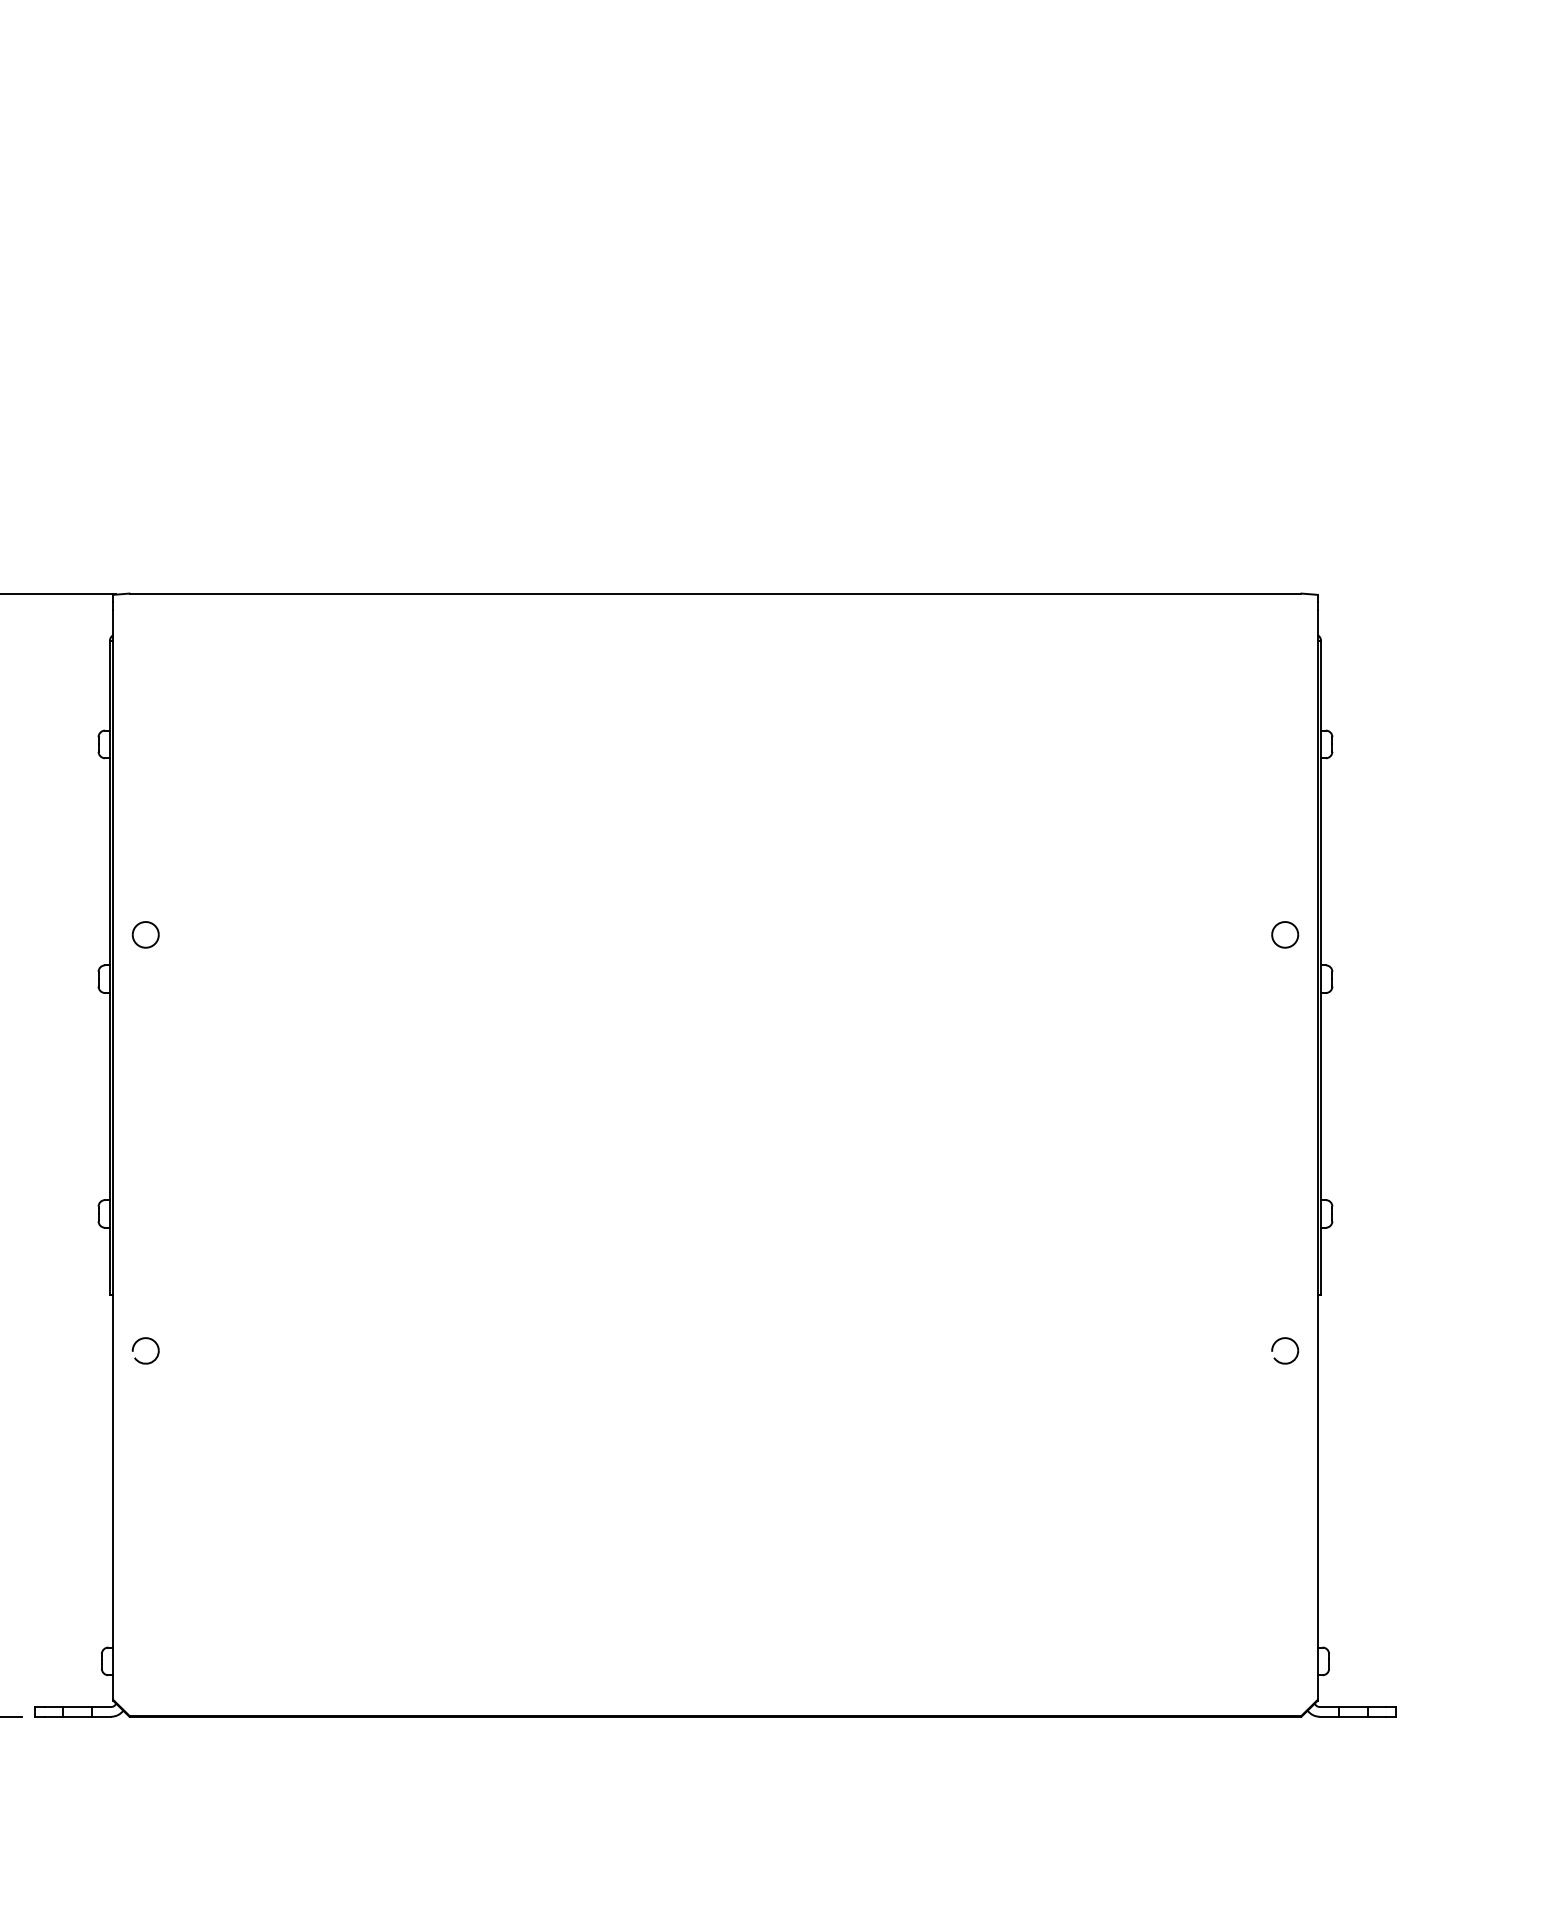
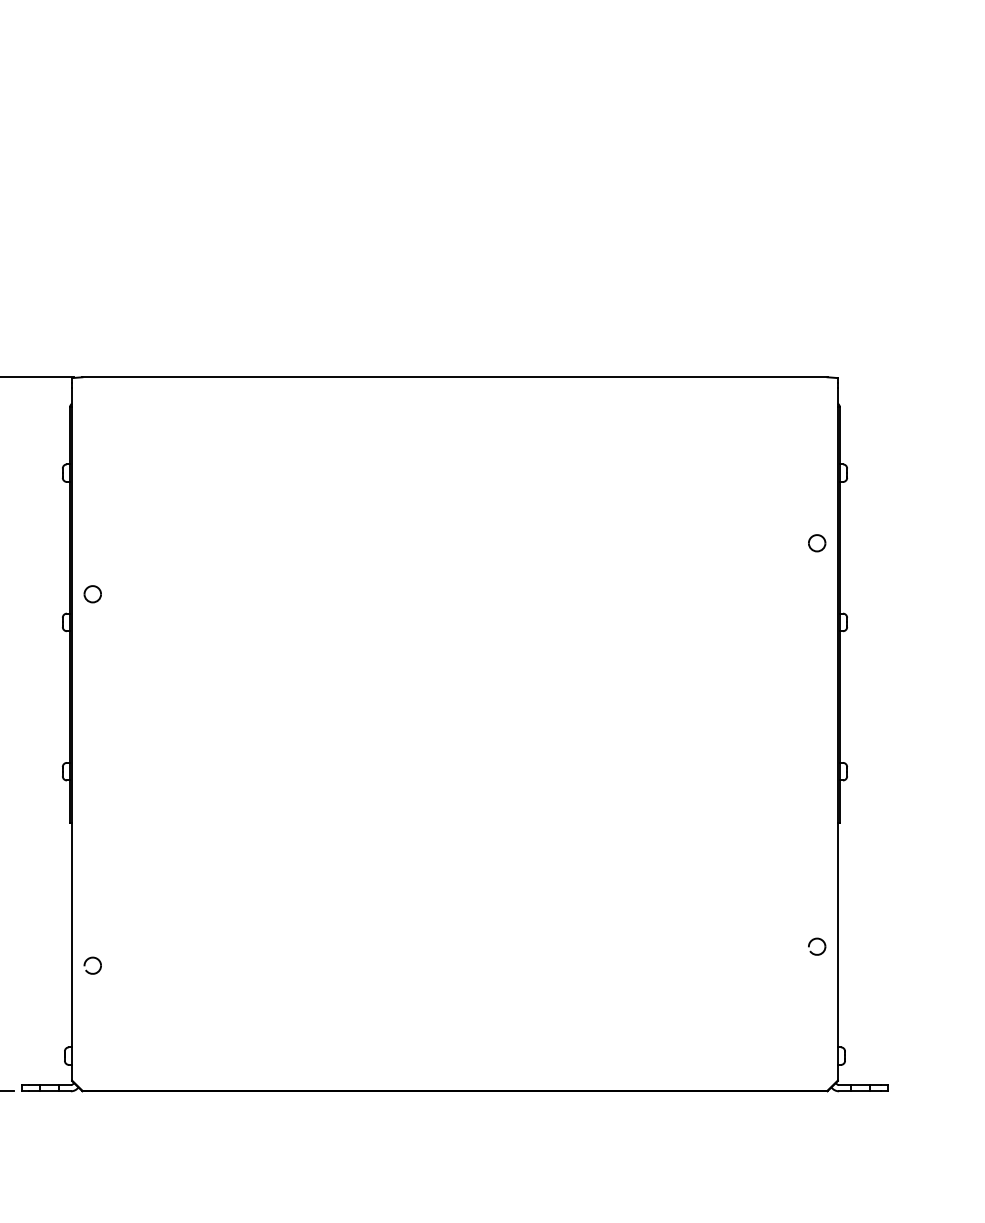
part: (1285, 935) -> (817, 543), moved
part: (140, 1341) -> (89, 959), moved
part: (1290, 1341) -> (820, 940), moved

